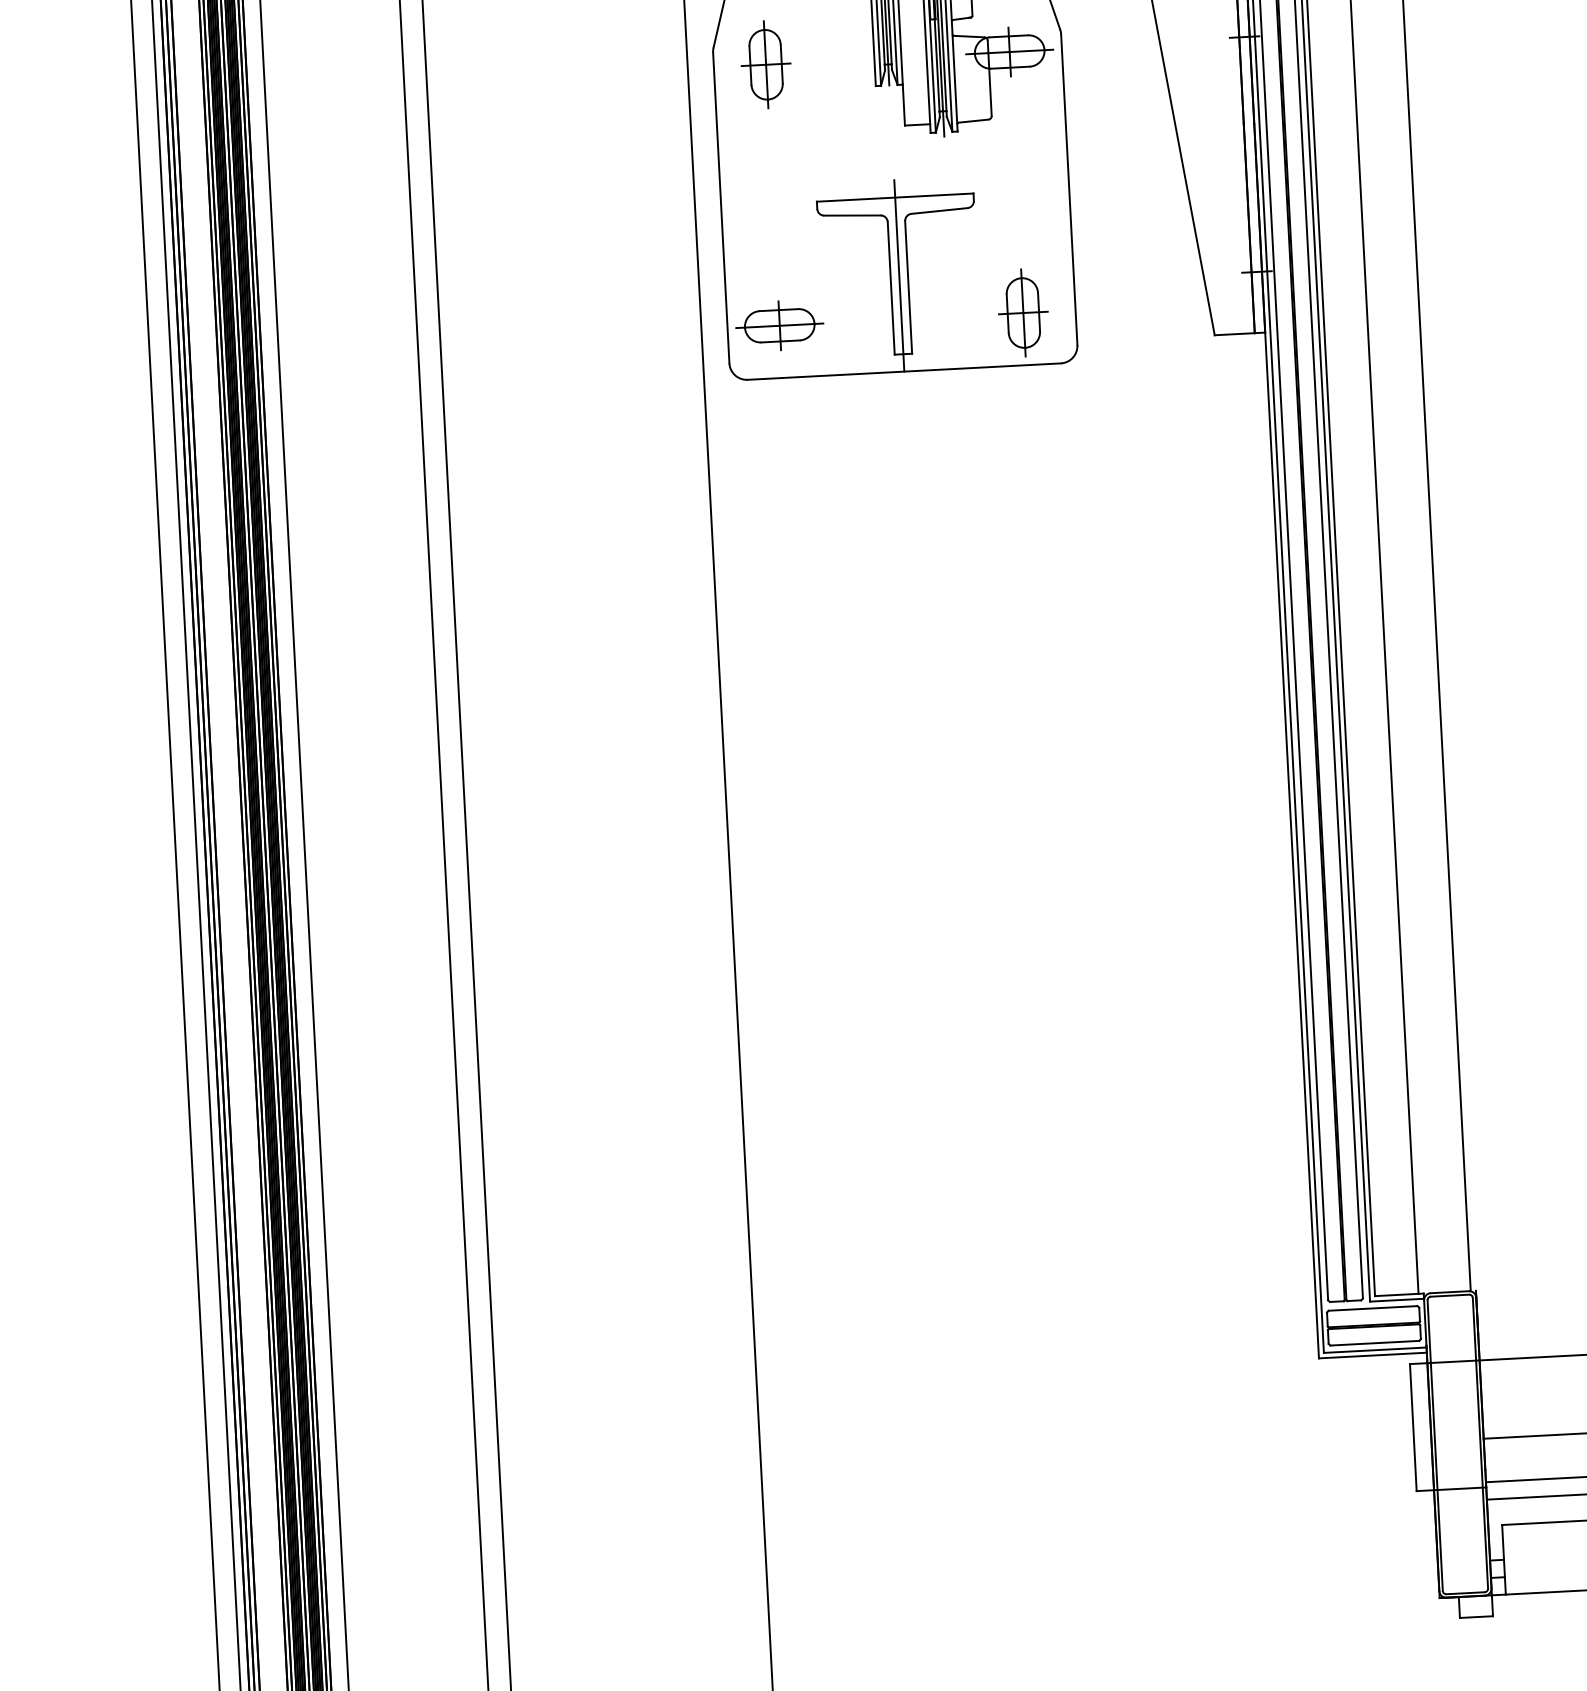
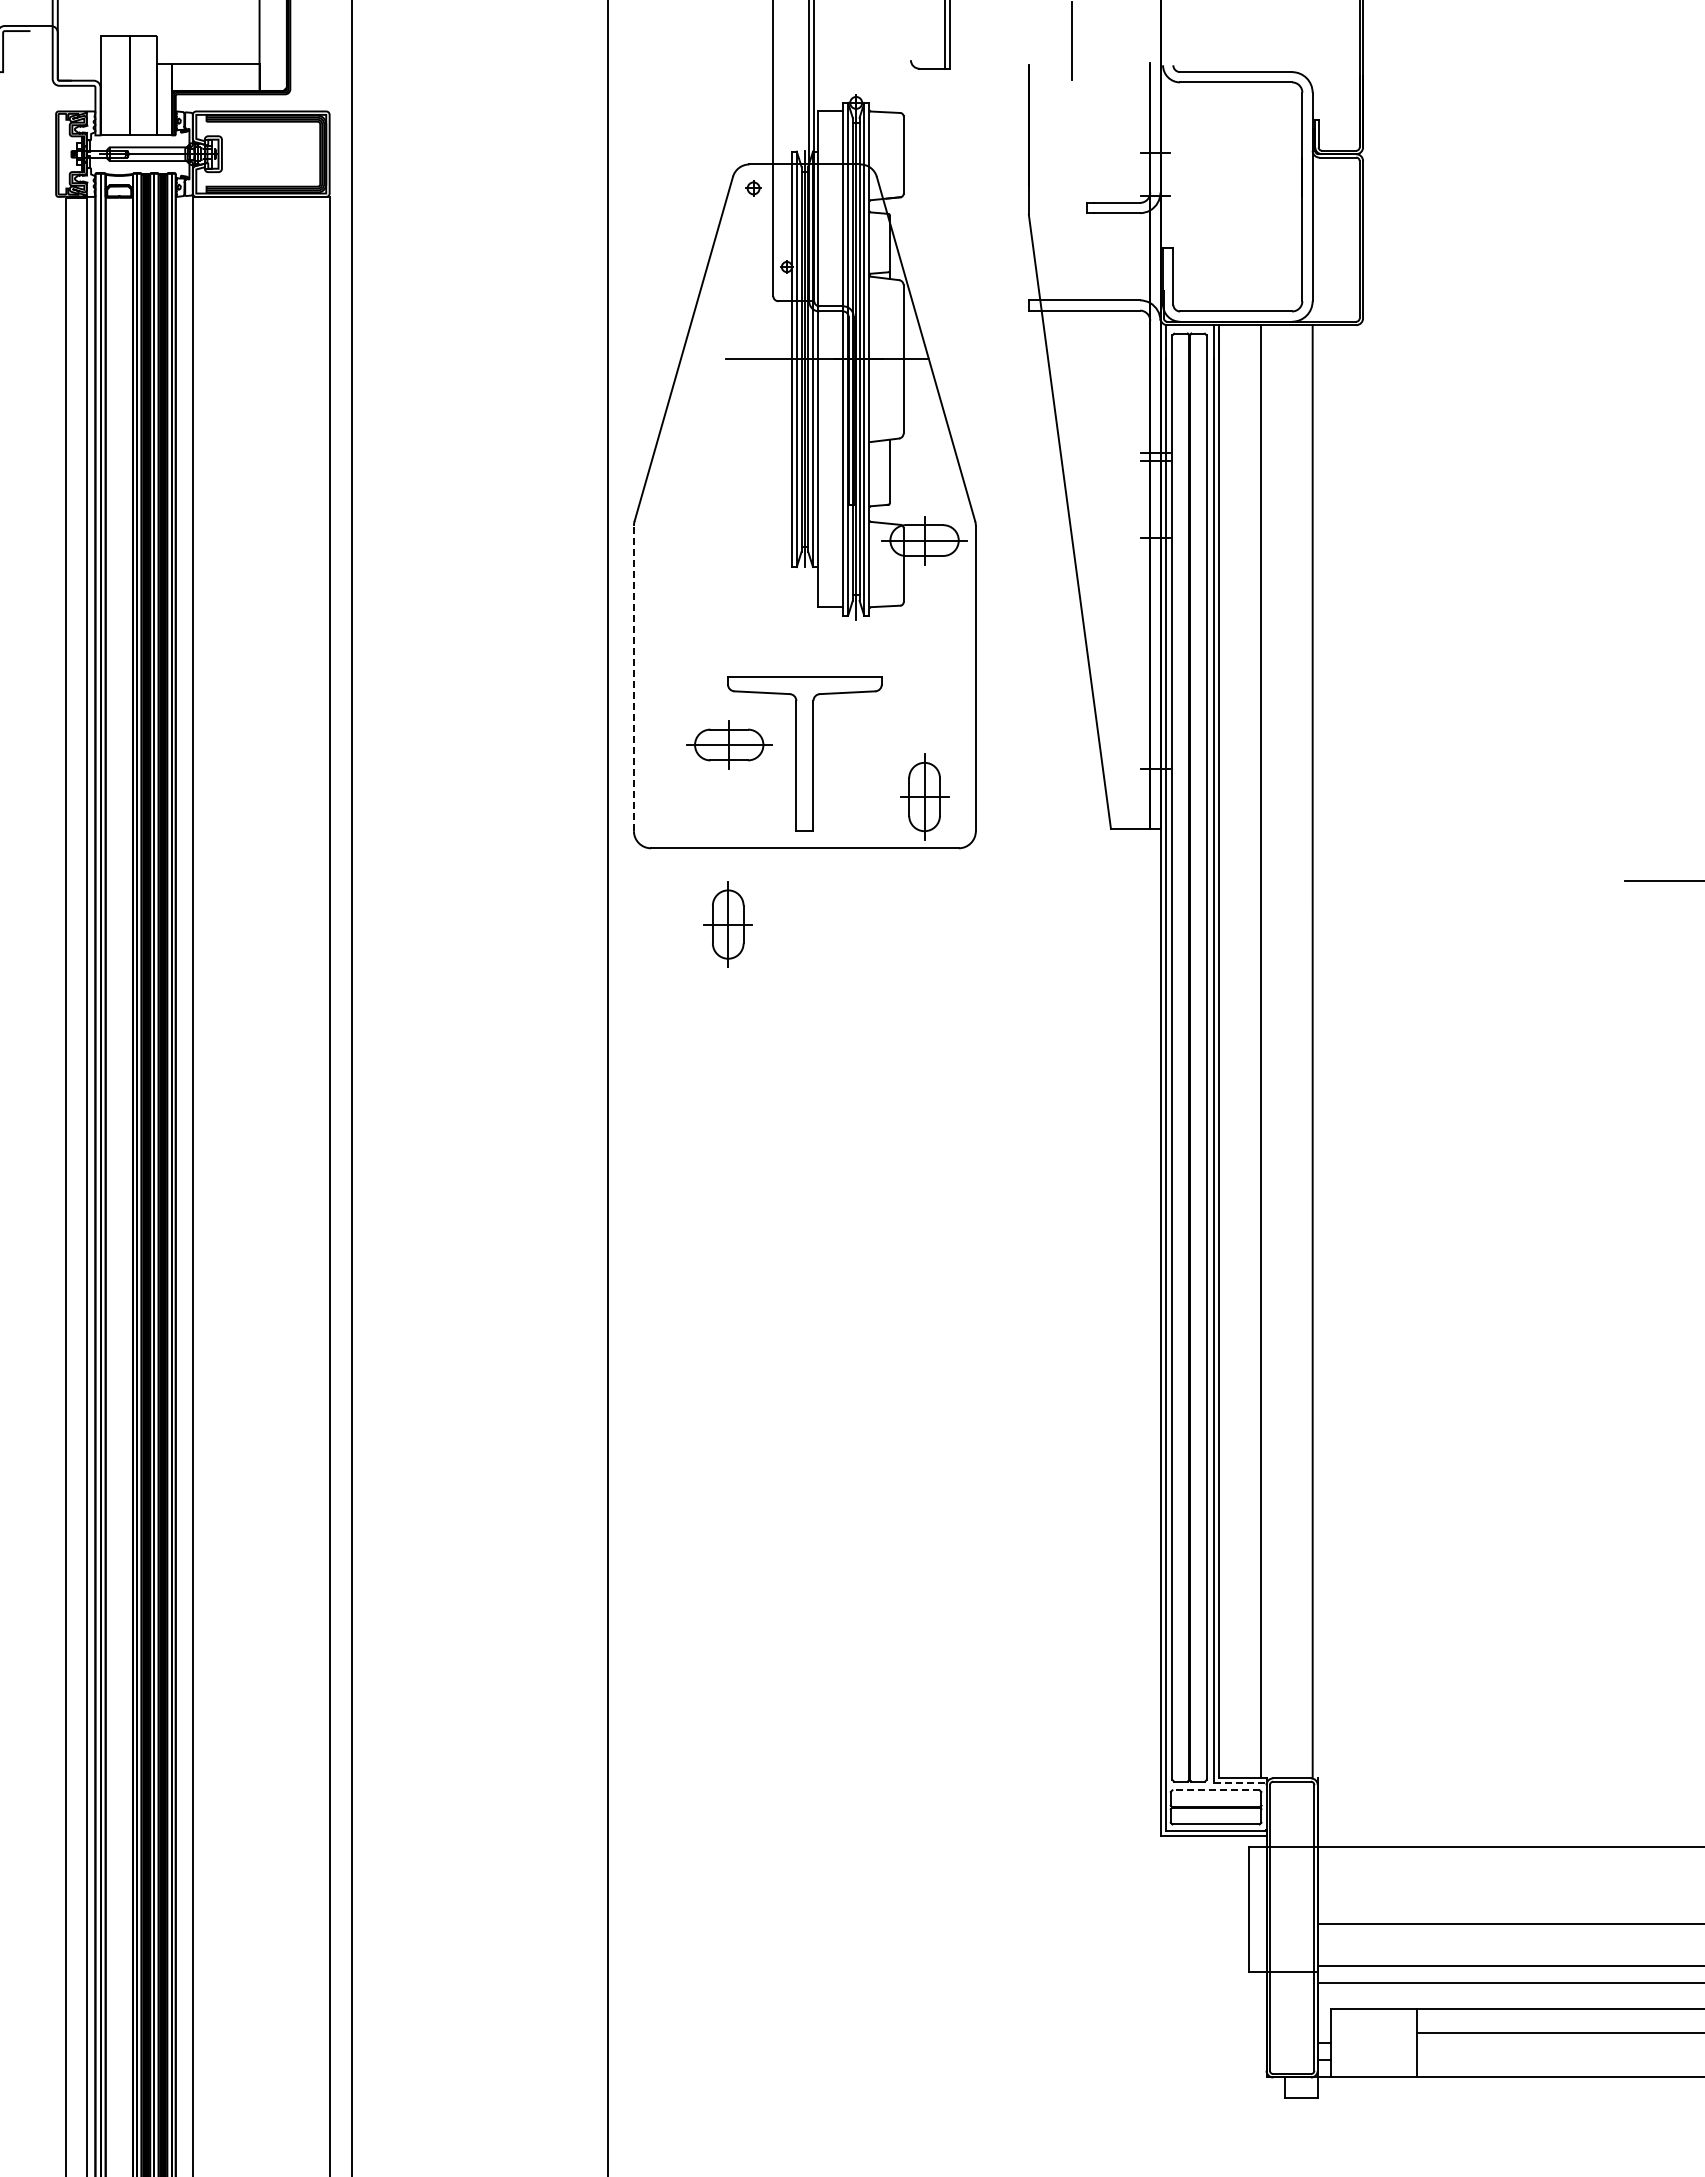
part: (765, 64) -> (727, 924), moved
line: (720, 207) -> (633, 678), solid -> dashed
line: (898, 276) -> (804, 754), removed
part: (780, 325) -> (729, 744), moved
line: (1397, 1300) -> (1240, 1783), solid -> dashed
line: (1373, 1308) -> (1216, 1790), solid -> dashed

